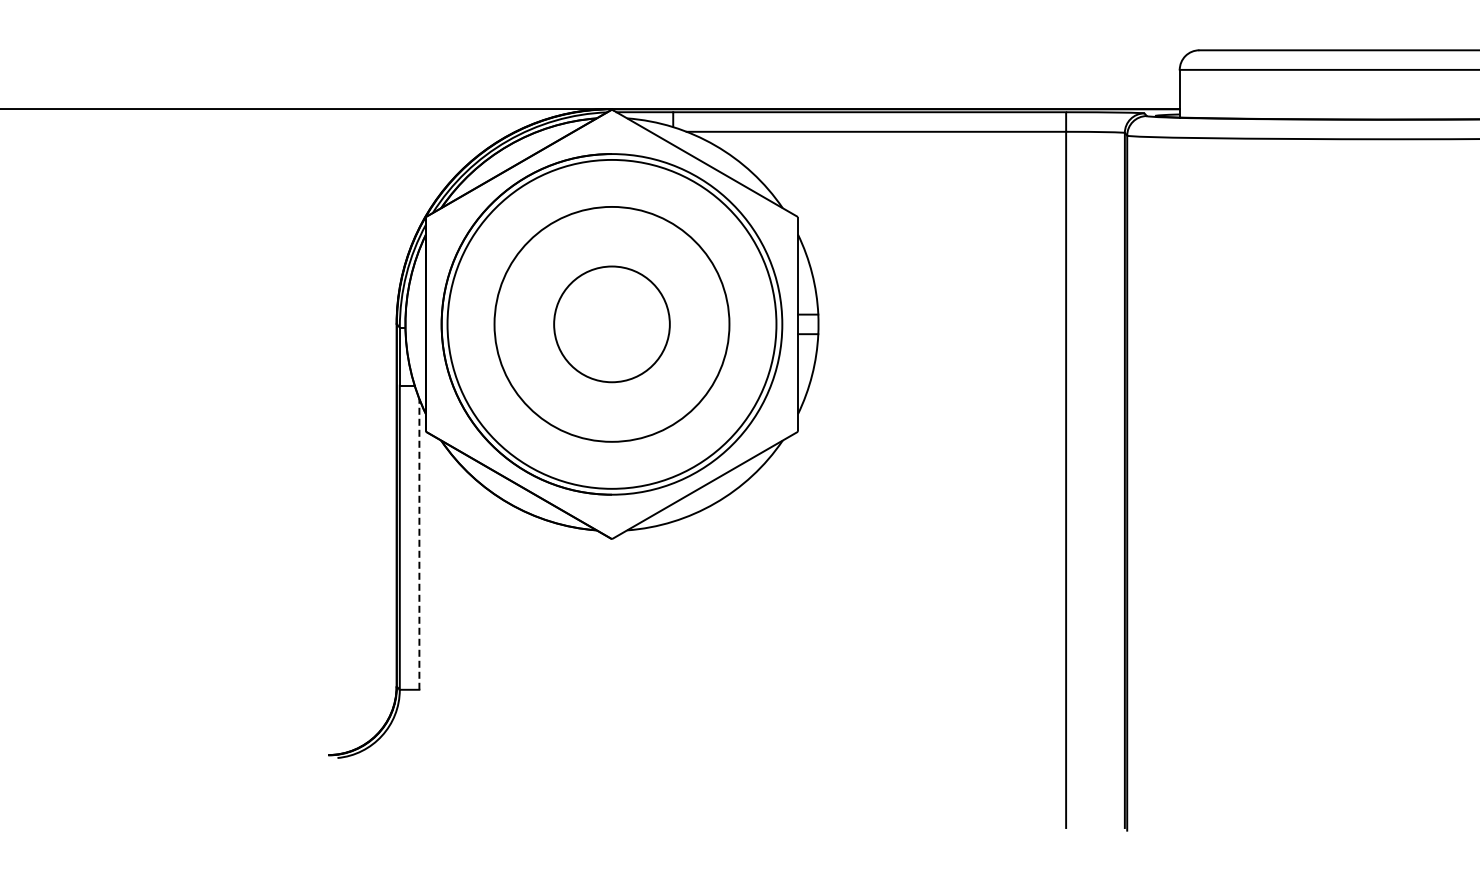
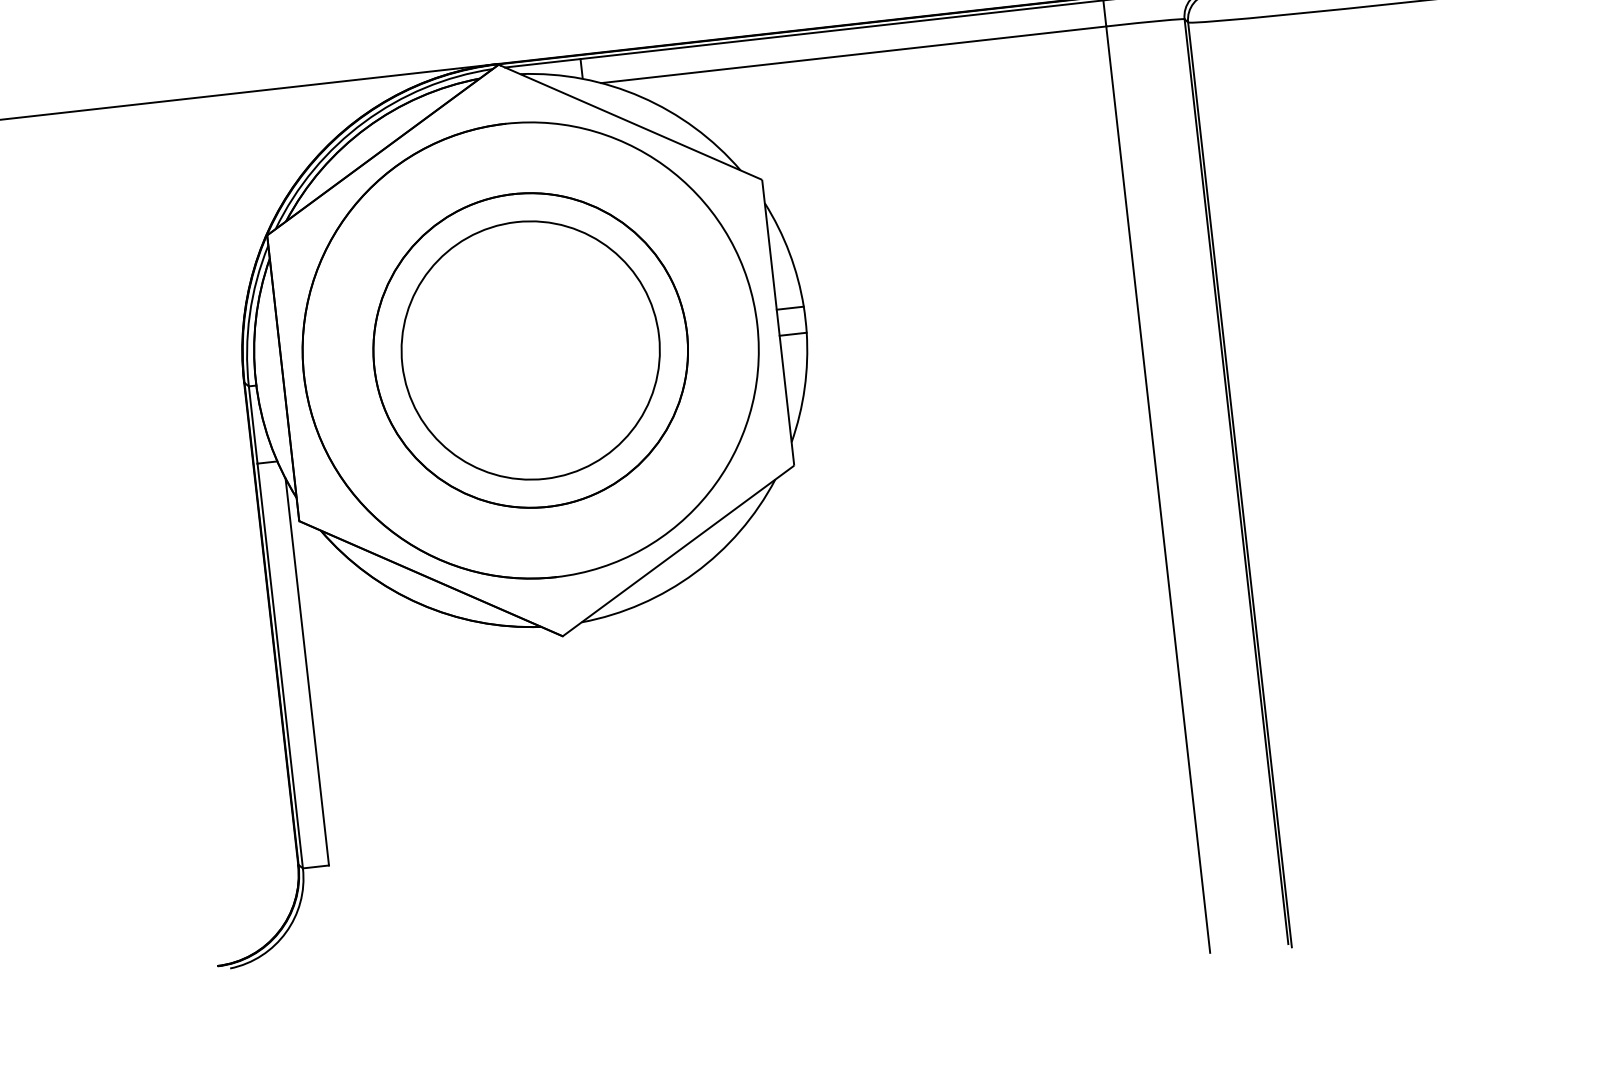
circle: (611, 323) -> (529, 349), size x0.71
circle: (611, 323) -> (529, 349), size x1.67
line: (419, 543) -> (307, 670), dashed -> solid

